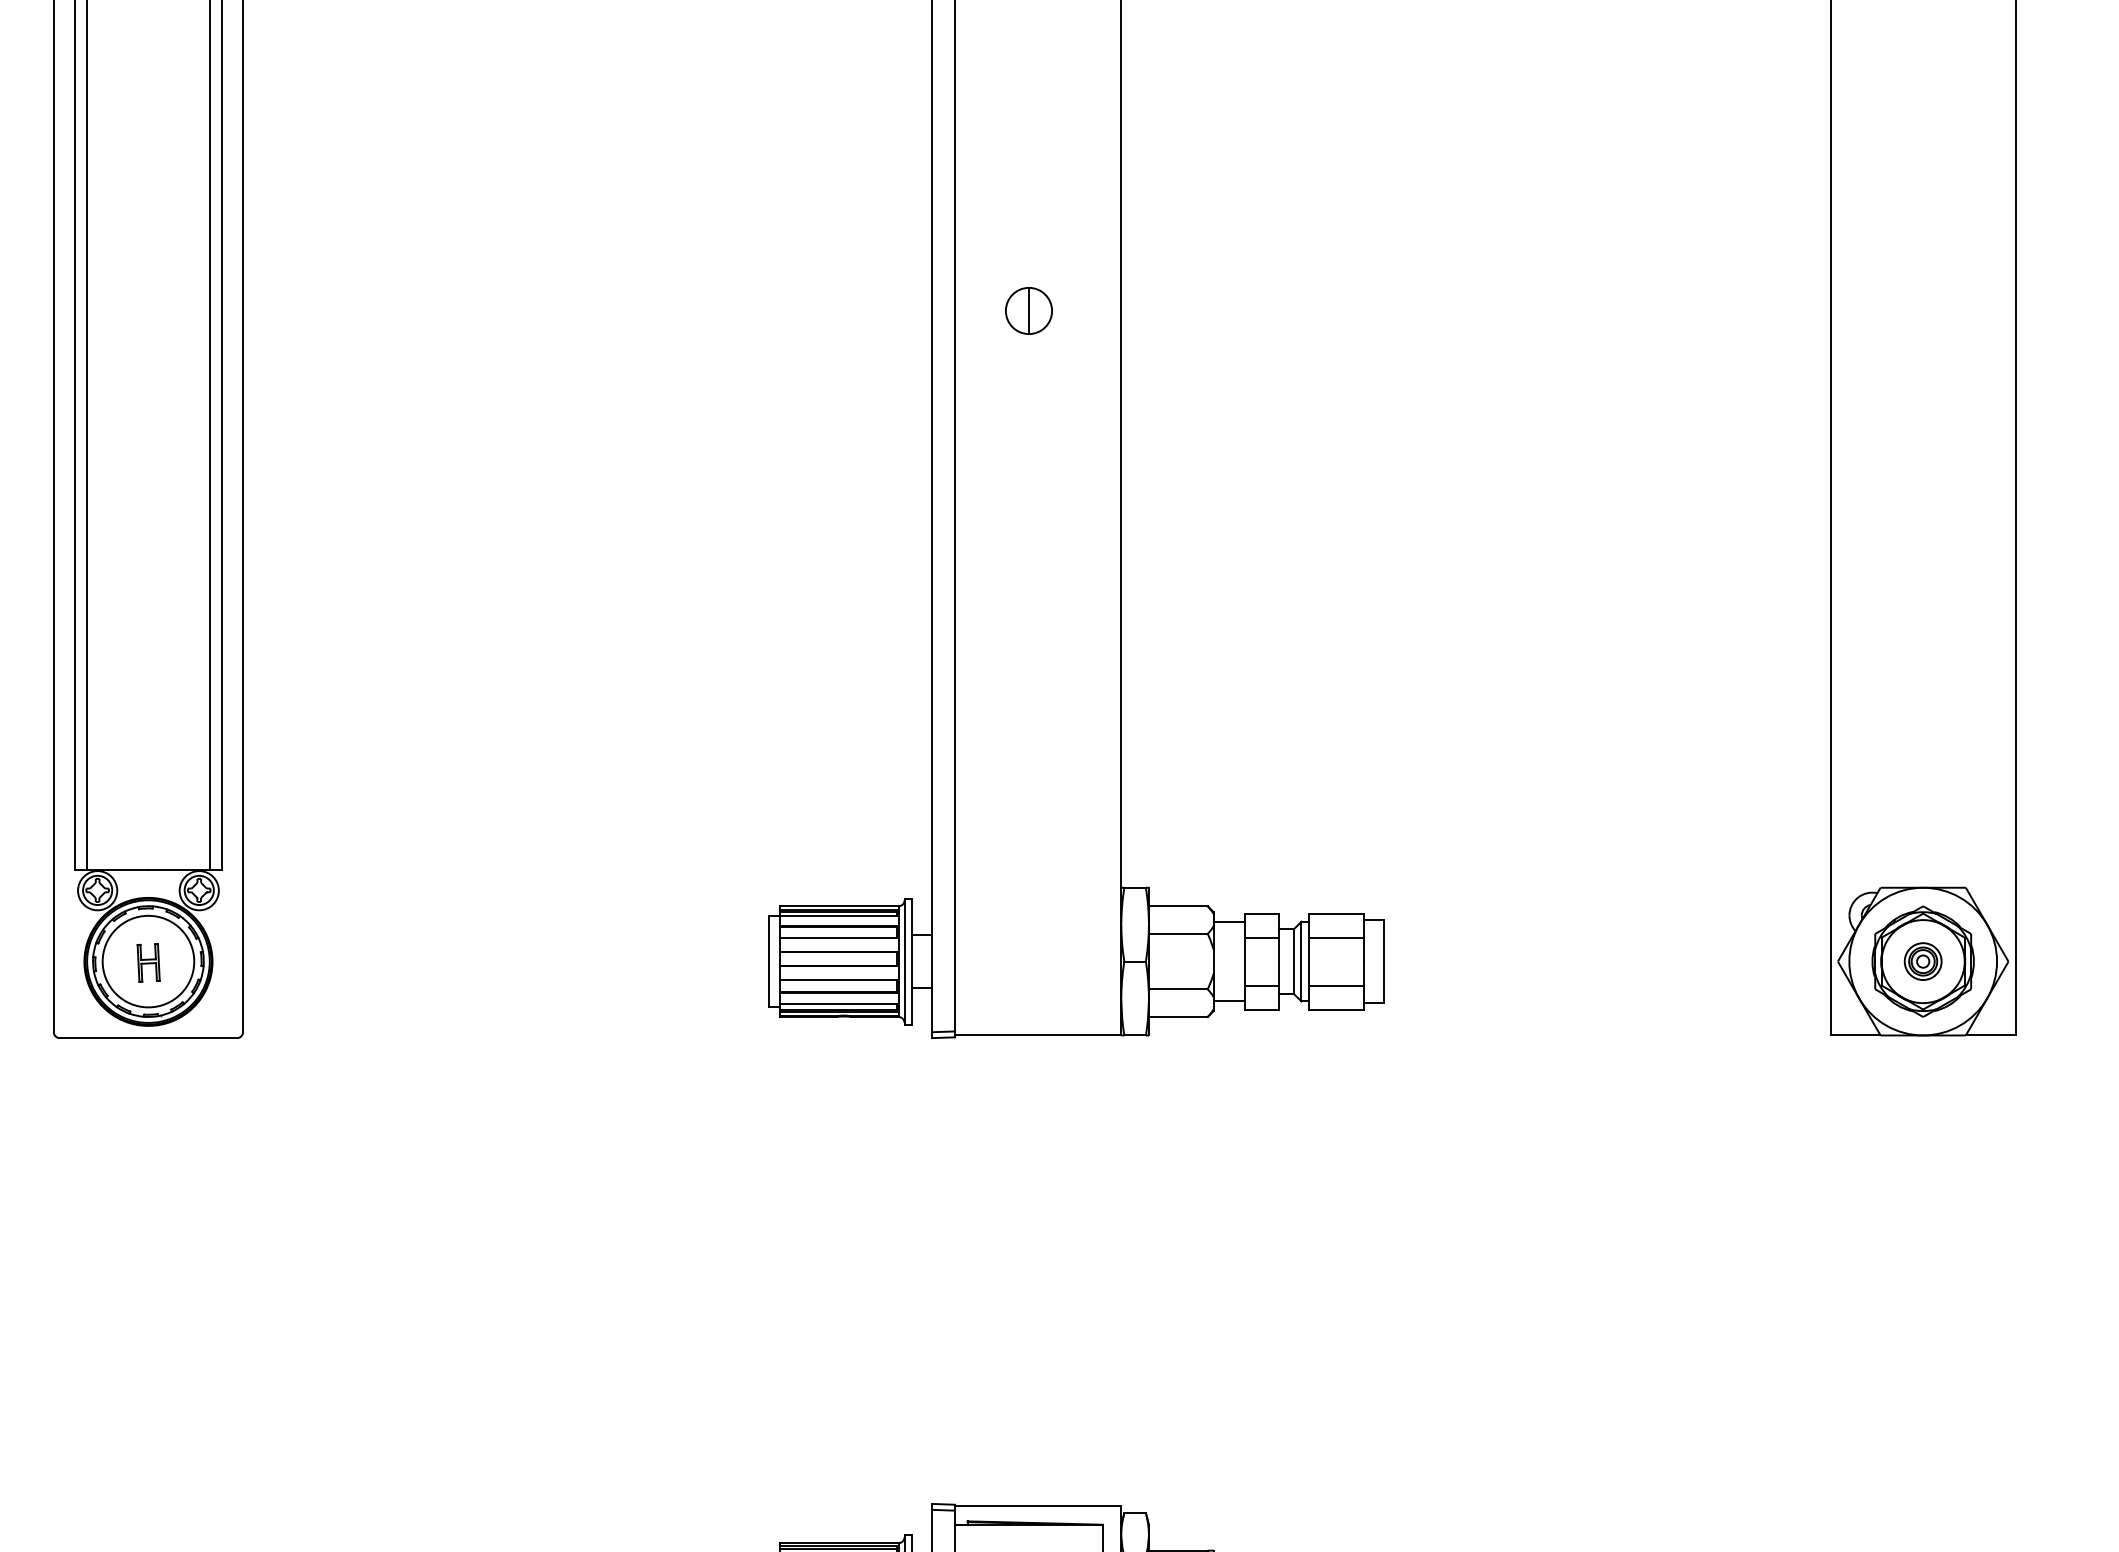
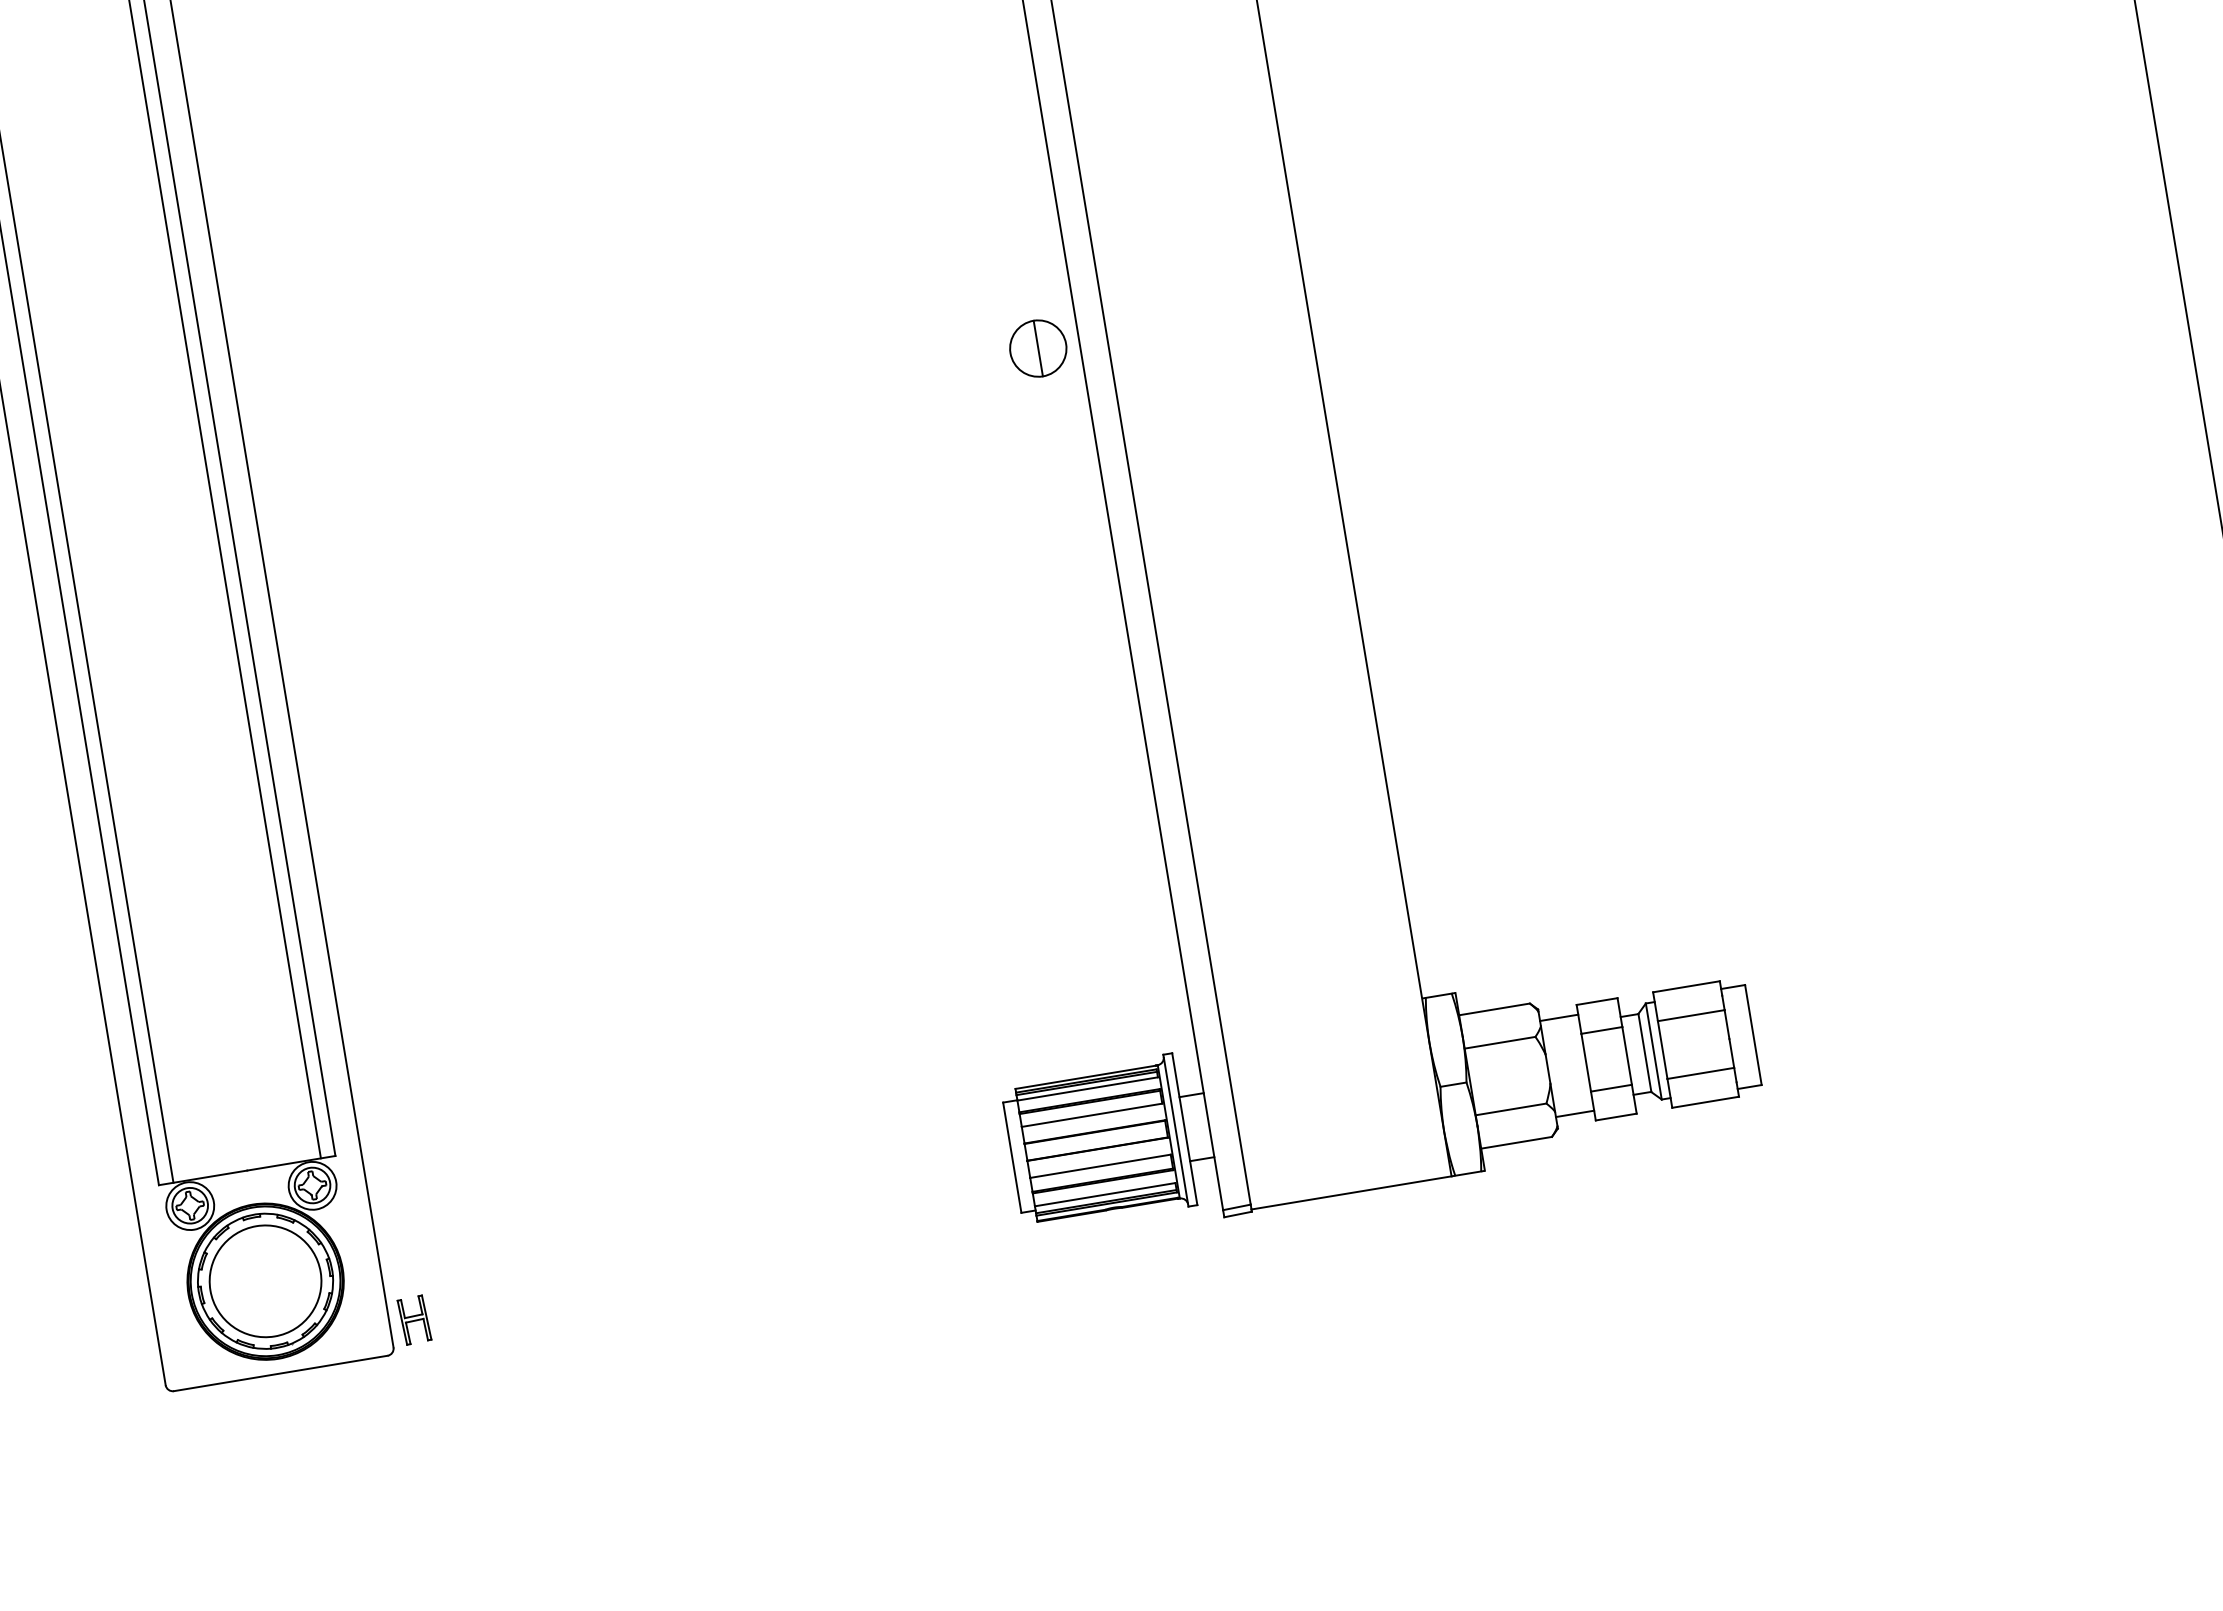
part: (1028, 310) -> (1037, 348), moved
part: (148, 962) -> (414, 1319), moved

